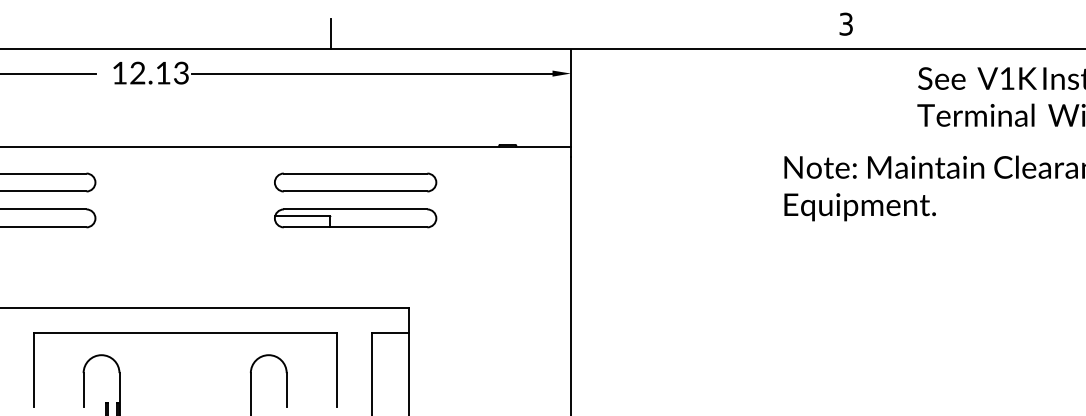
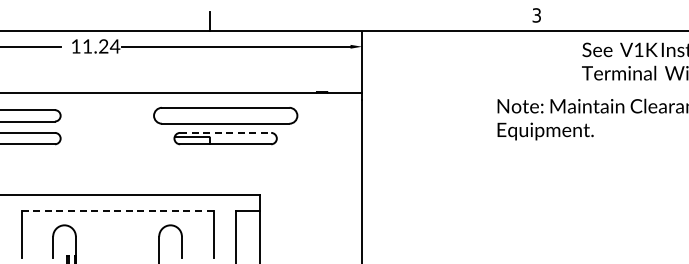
text: (159, 73) -> (101, 46), 12.13 -> 11.24
part: (355, 181) -> (225, 115), size x1.4
line: (355, 208) -> (225, 132), solid -> dashed
line: (185, 333) -> (117, 211), solid -> dashed

